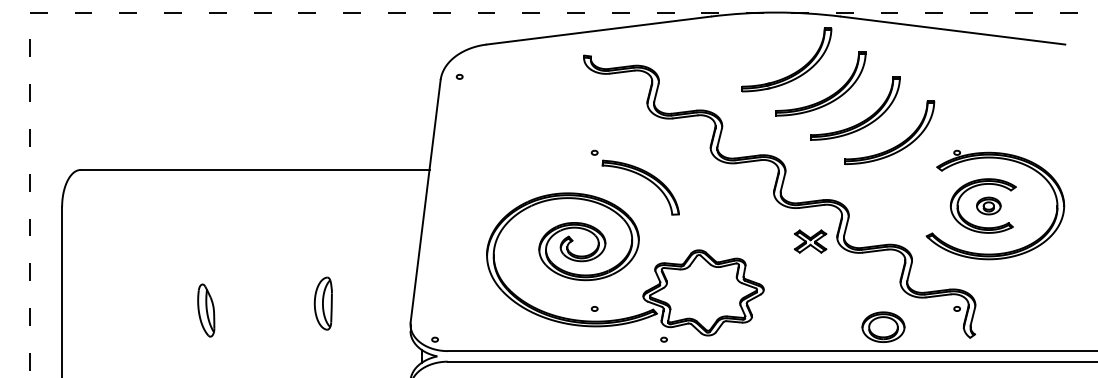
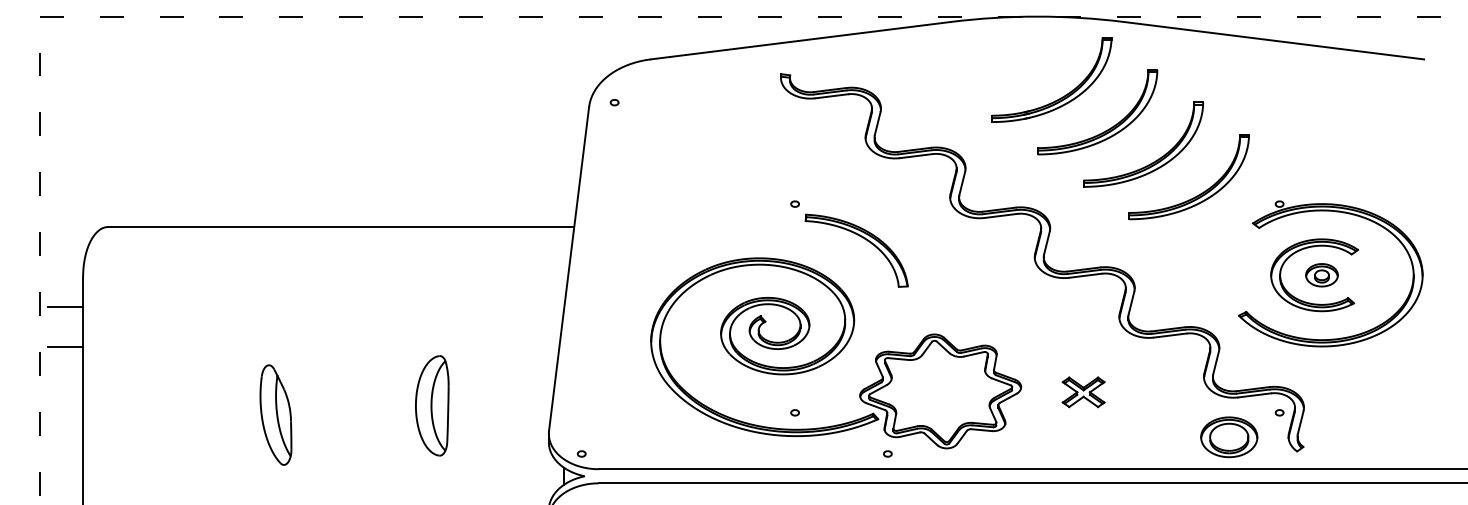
line: (49, 229) -> (66, 306), added
part: (810, 241) -> (1083, 392), moved
line: (49, 259) -> (66, 346), added
part: (323, 303) -> (432, 405), size x1.43
part: (205, 310) -> (274, 414), size x1.43
part: (883, 326) -> (1229, 436), moved

